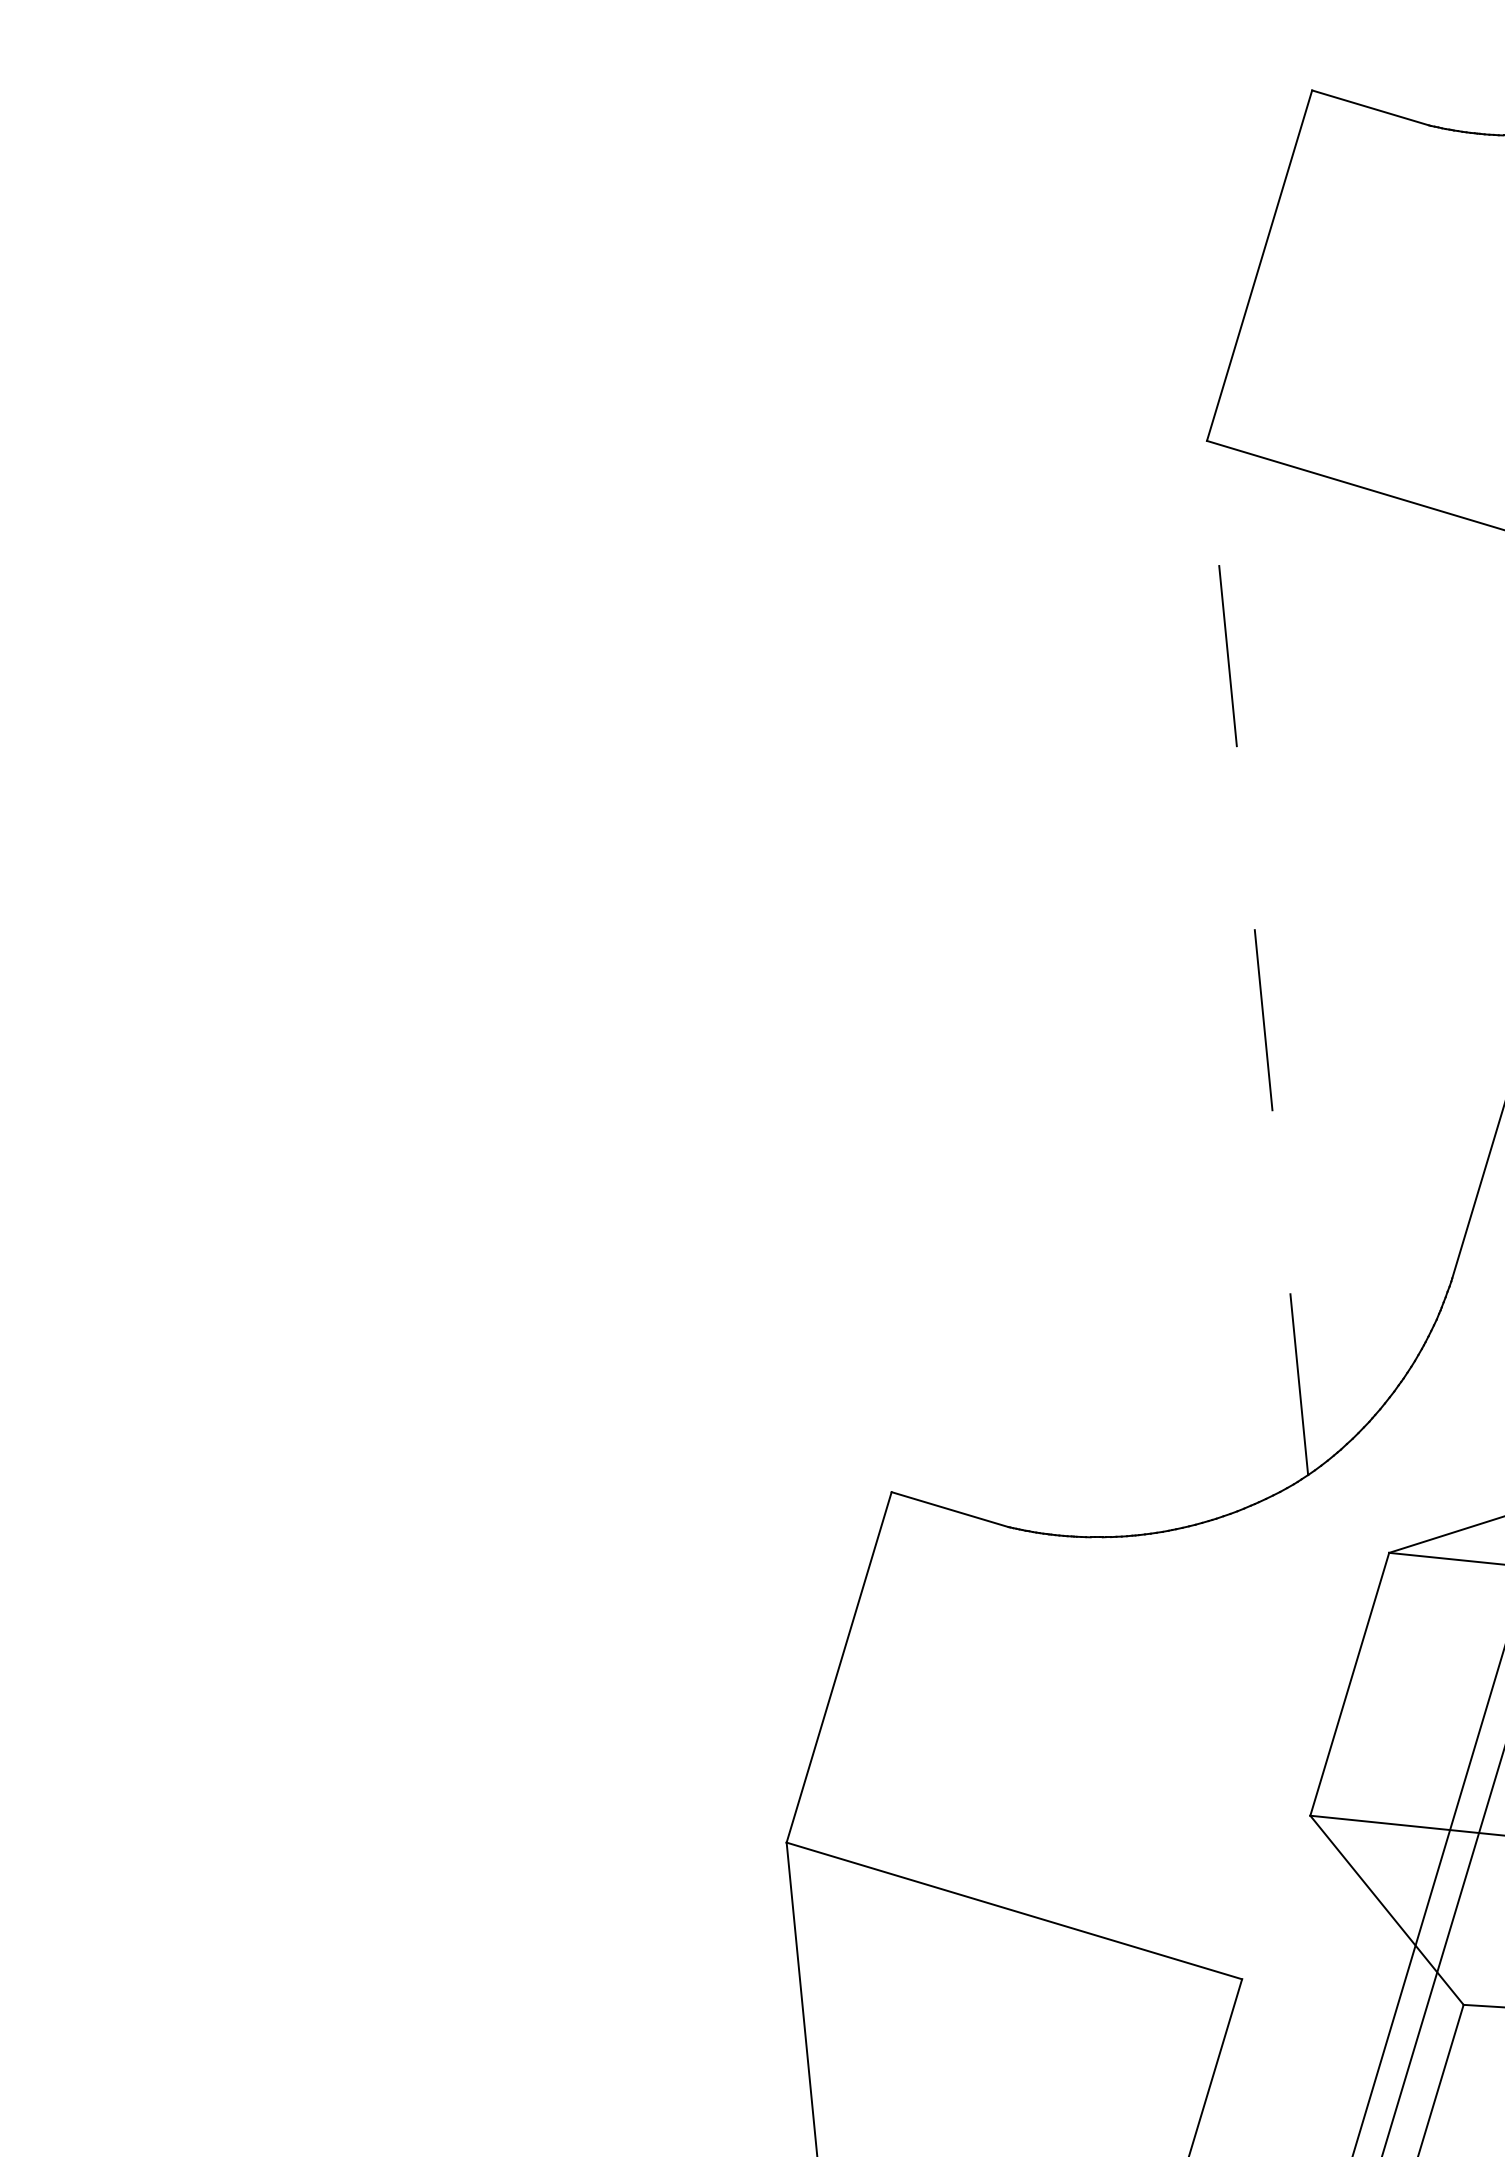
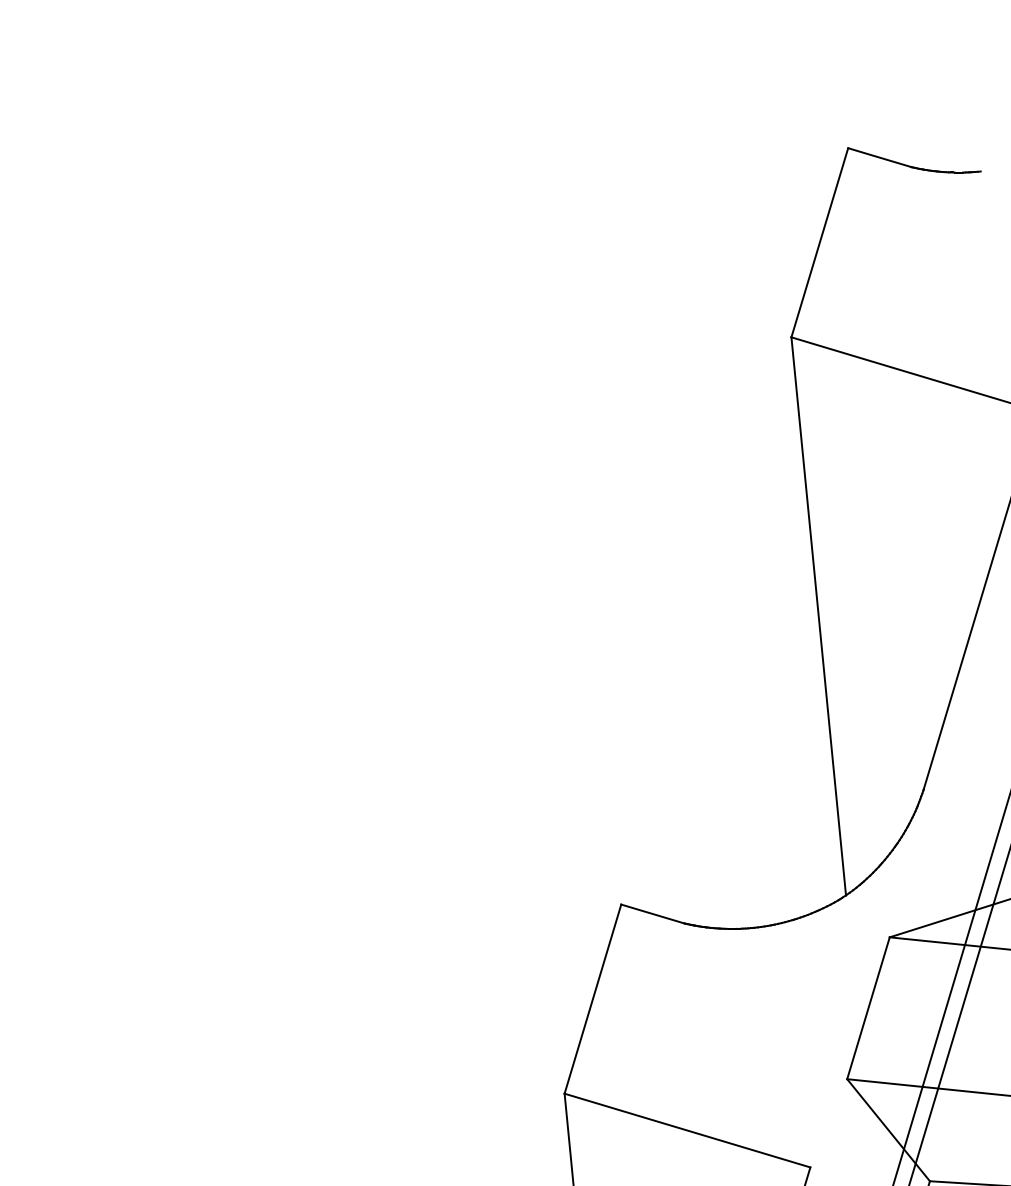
line: (1257, 956) -> (818, 615), dashed -> solid

